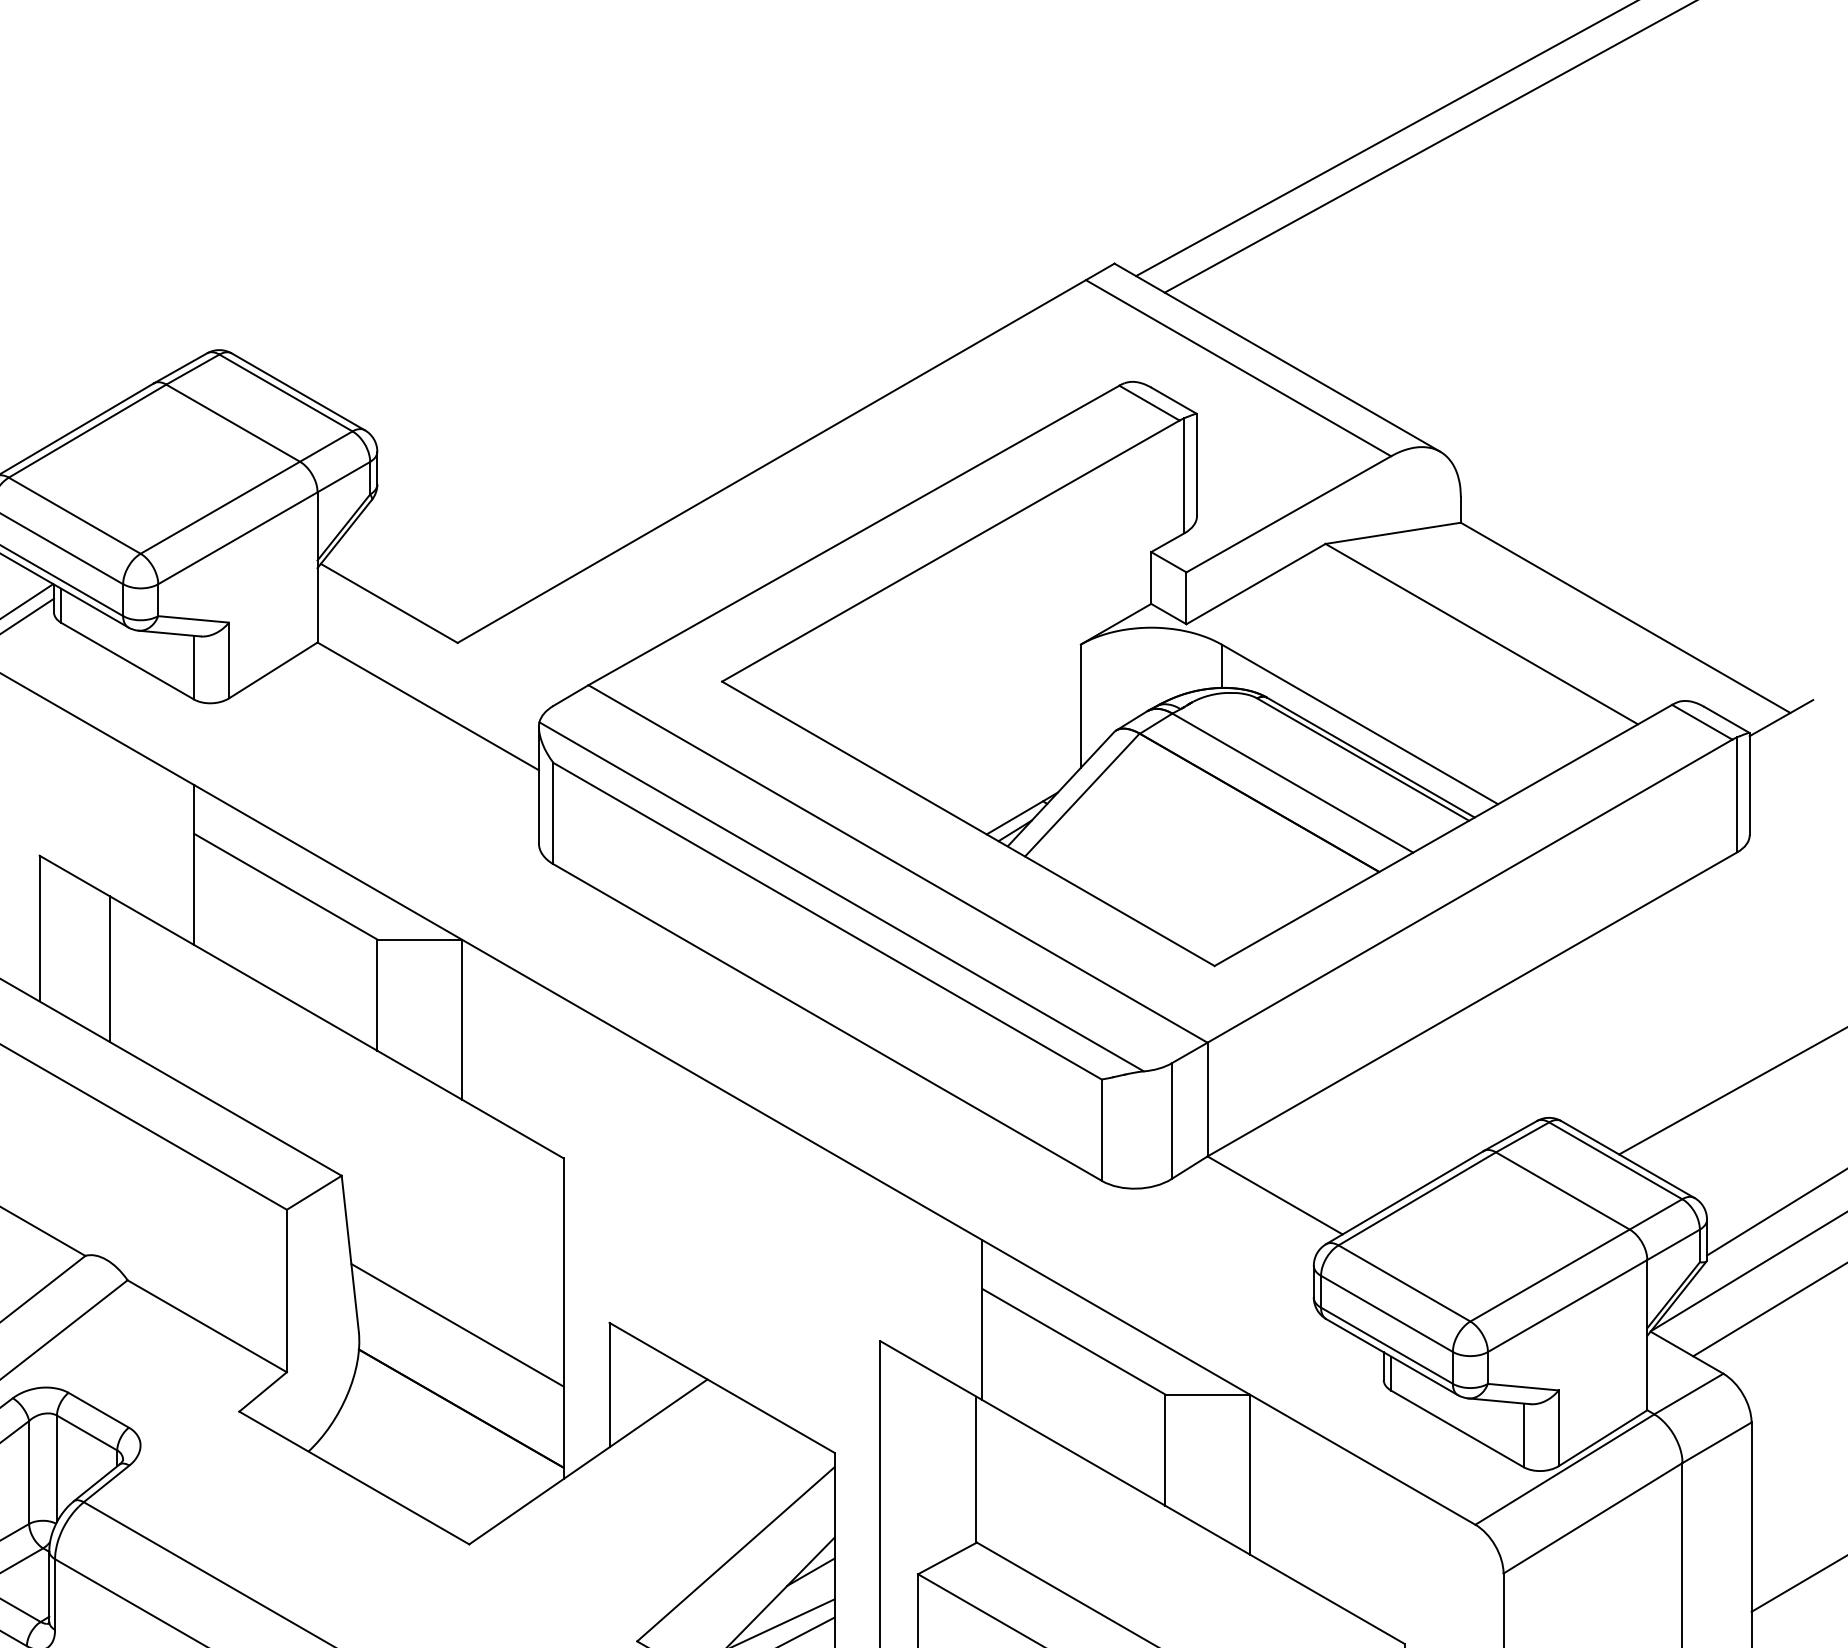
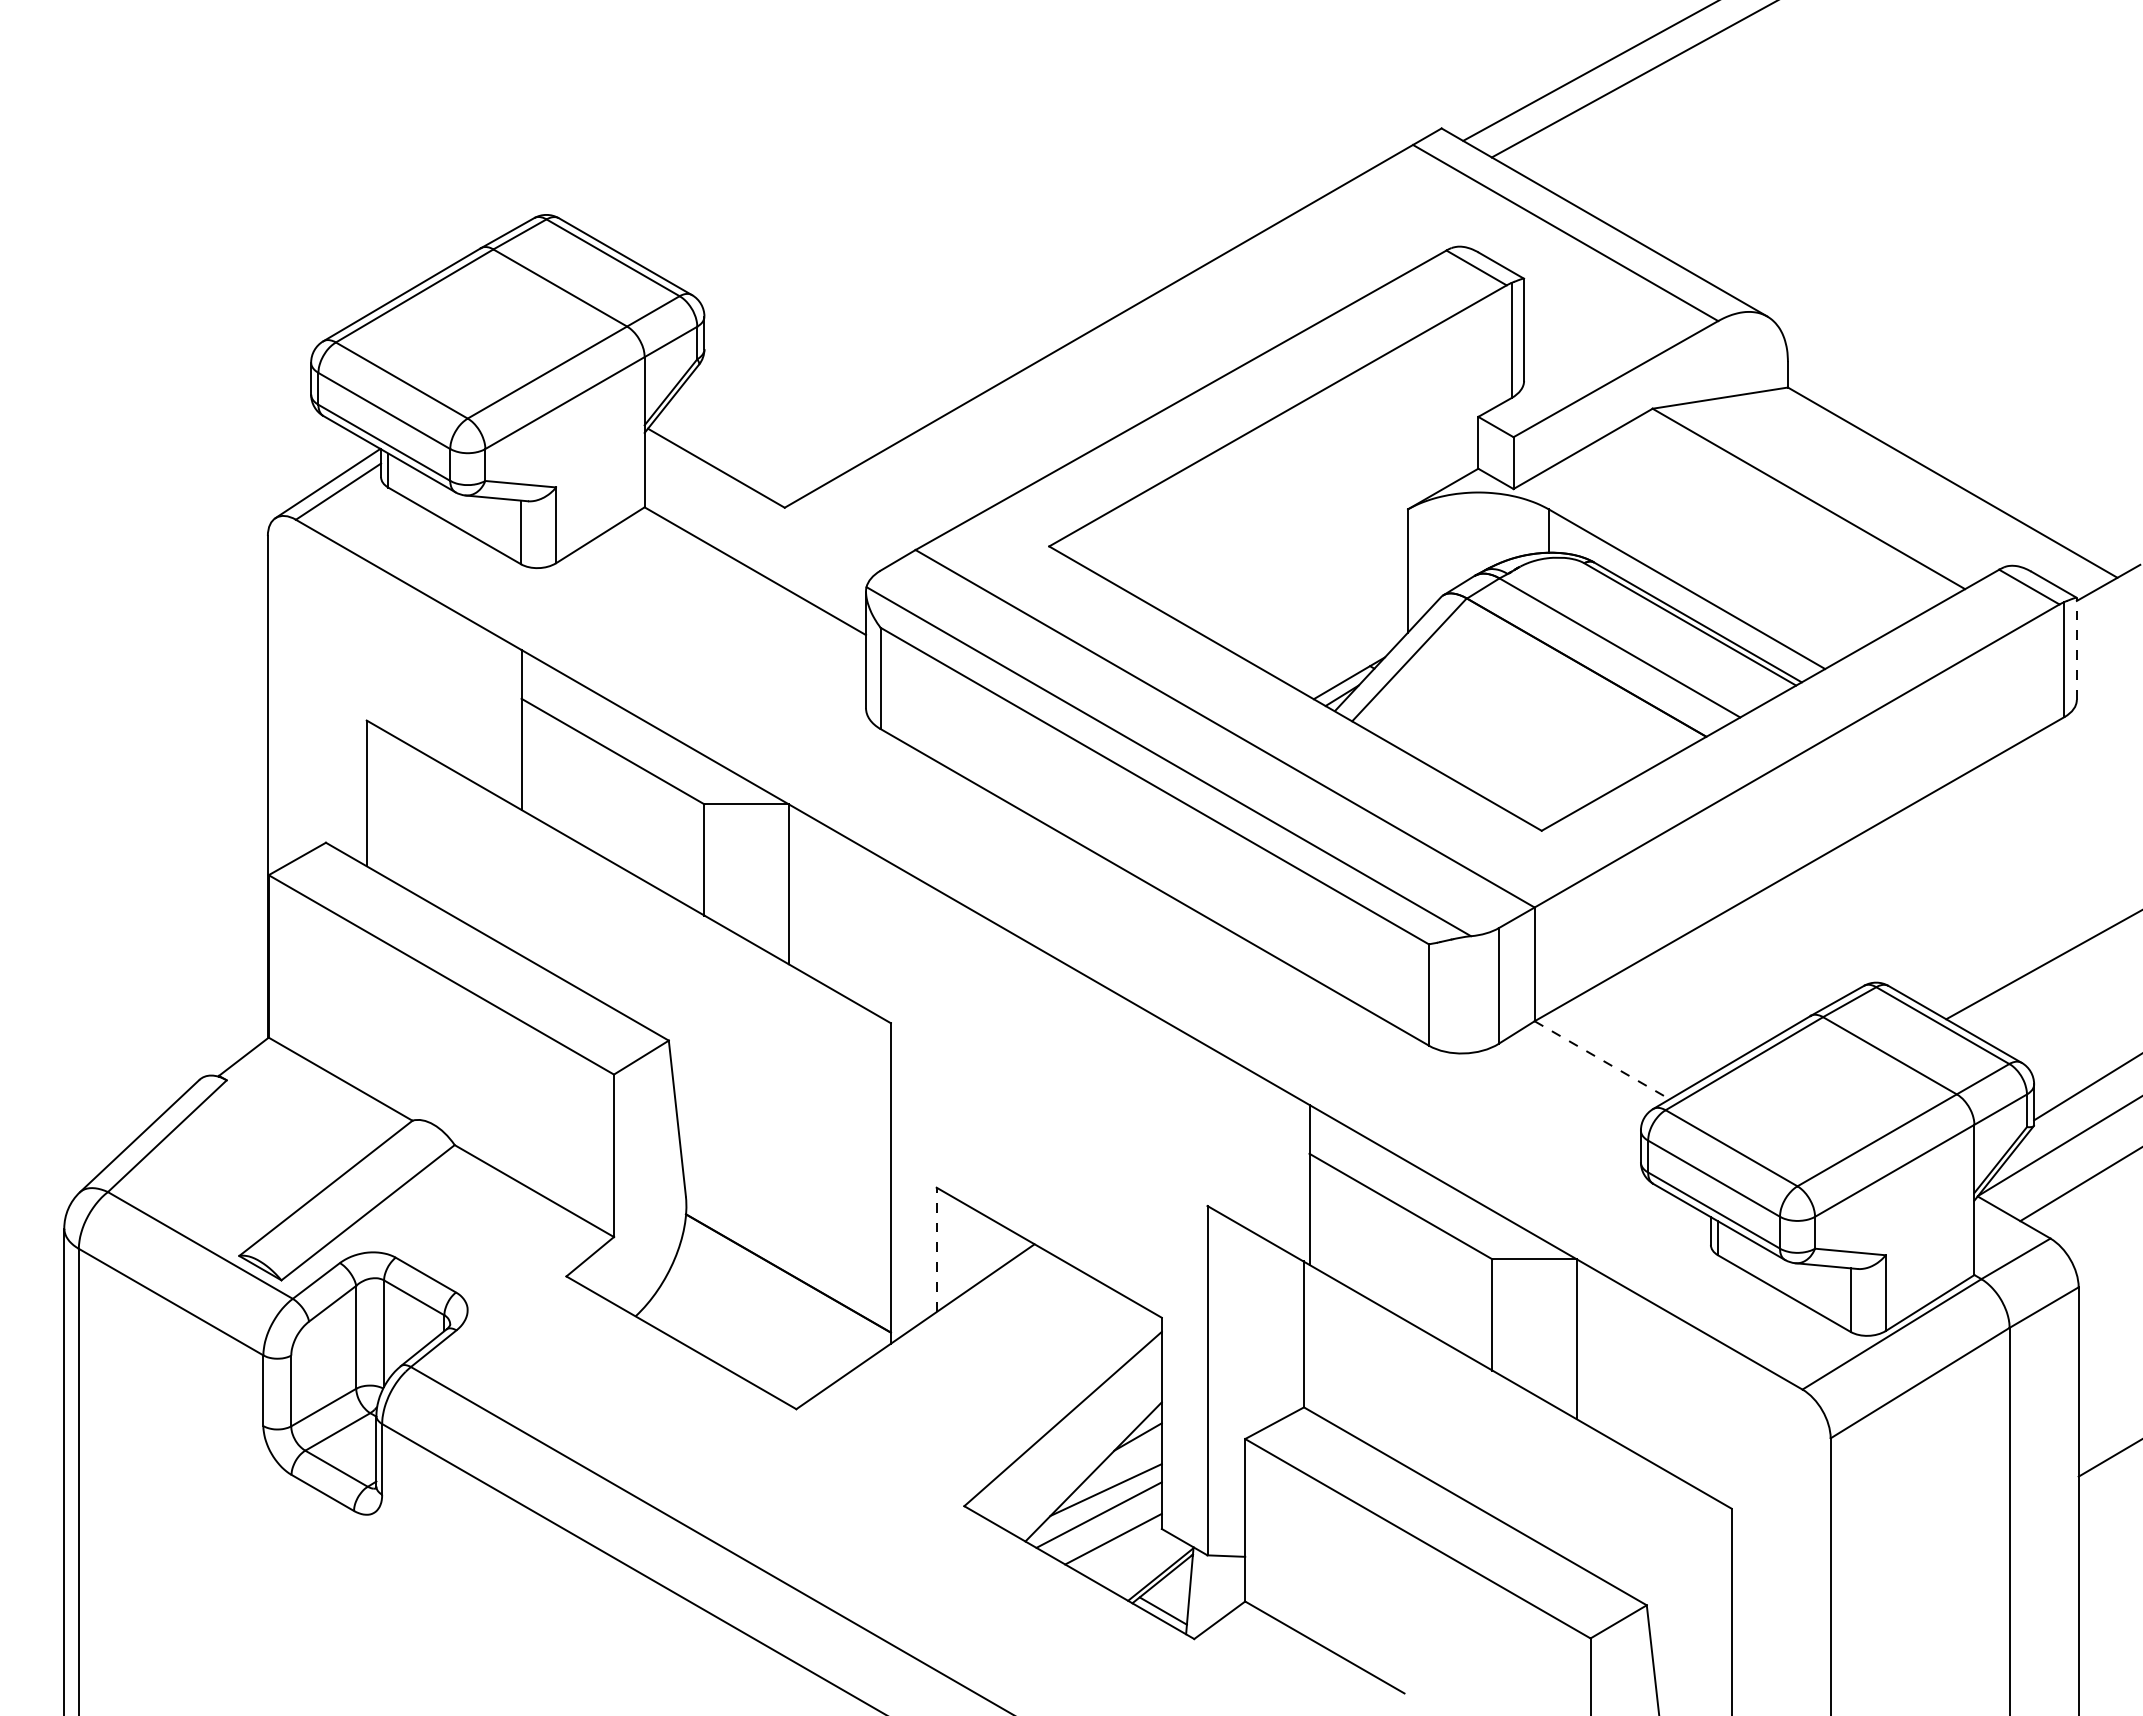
line: (1749, 783) -> (2076, 648), solid -> dashed
line: (110, 968) -> (437, 833), removed
line: (1275, 1195) -> (1602, 1060), solid -> dashed
line: (457, 1324) -> (784, 1189), removed
line: (609, 1384) -> (936, 1249), solid -> dashed

